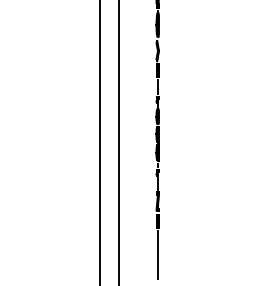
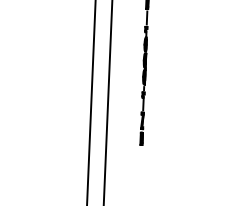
line: (158, 255) -> (141, 169), removed

